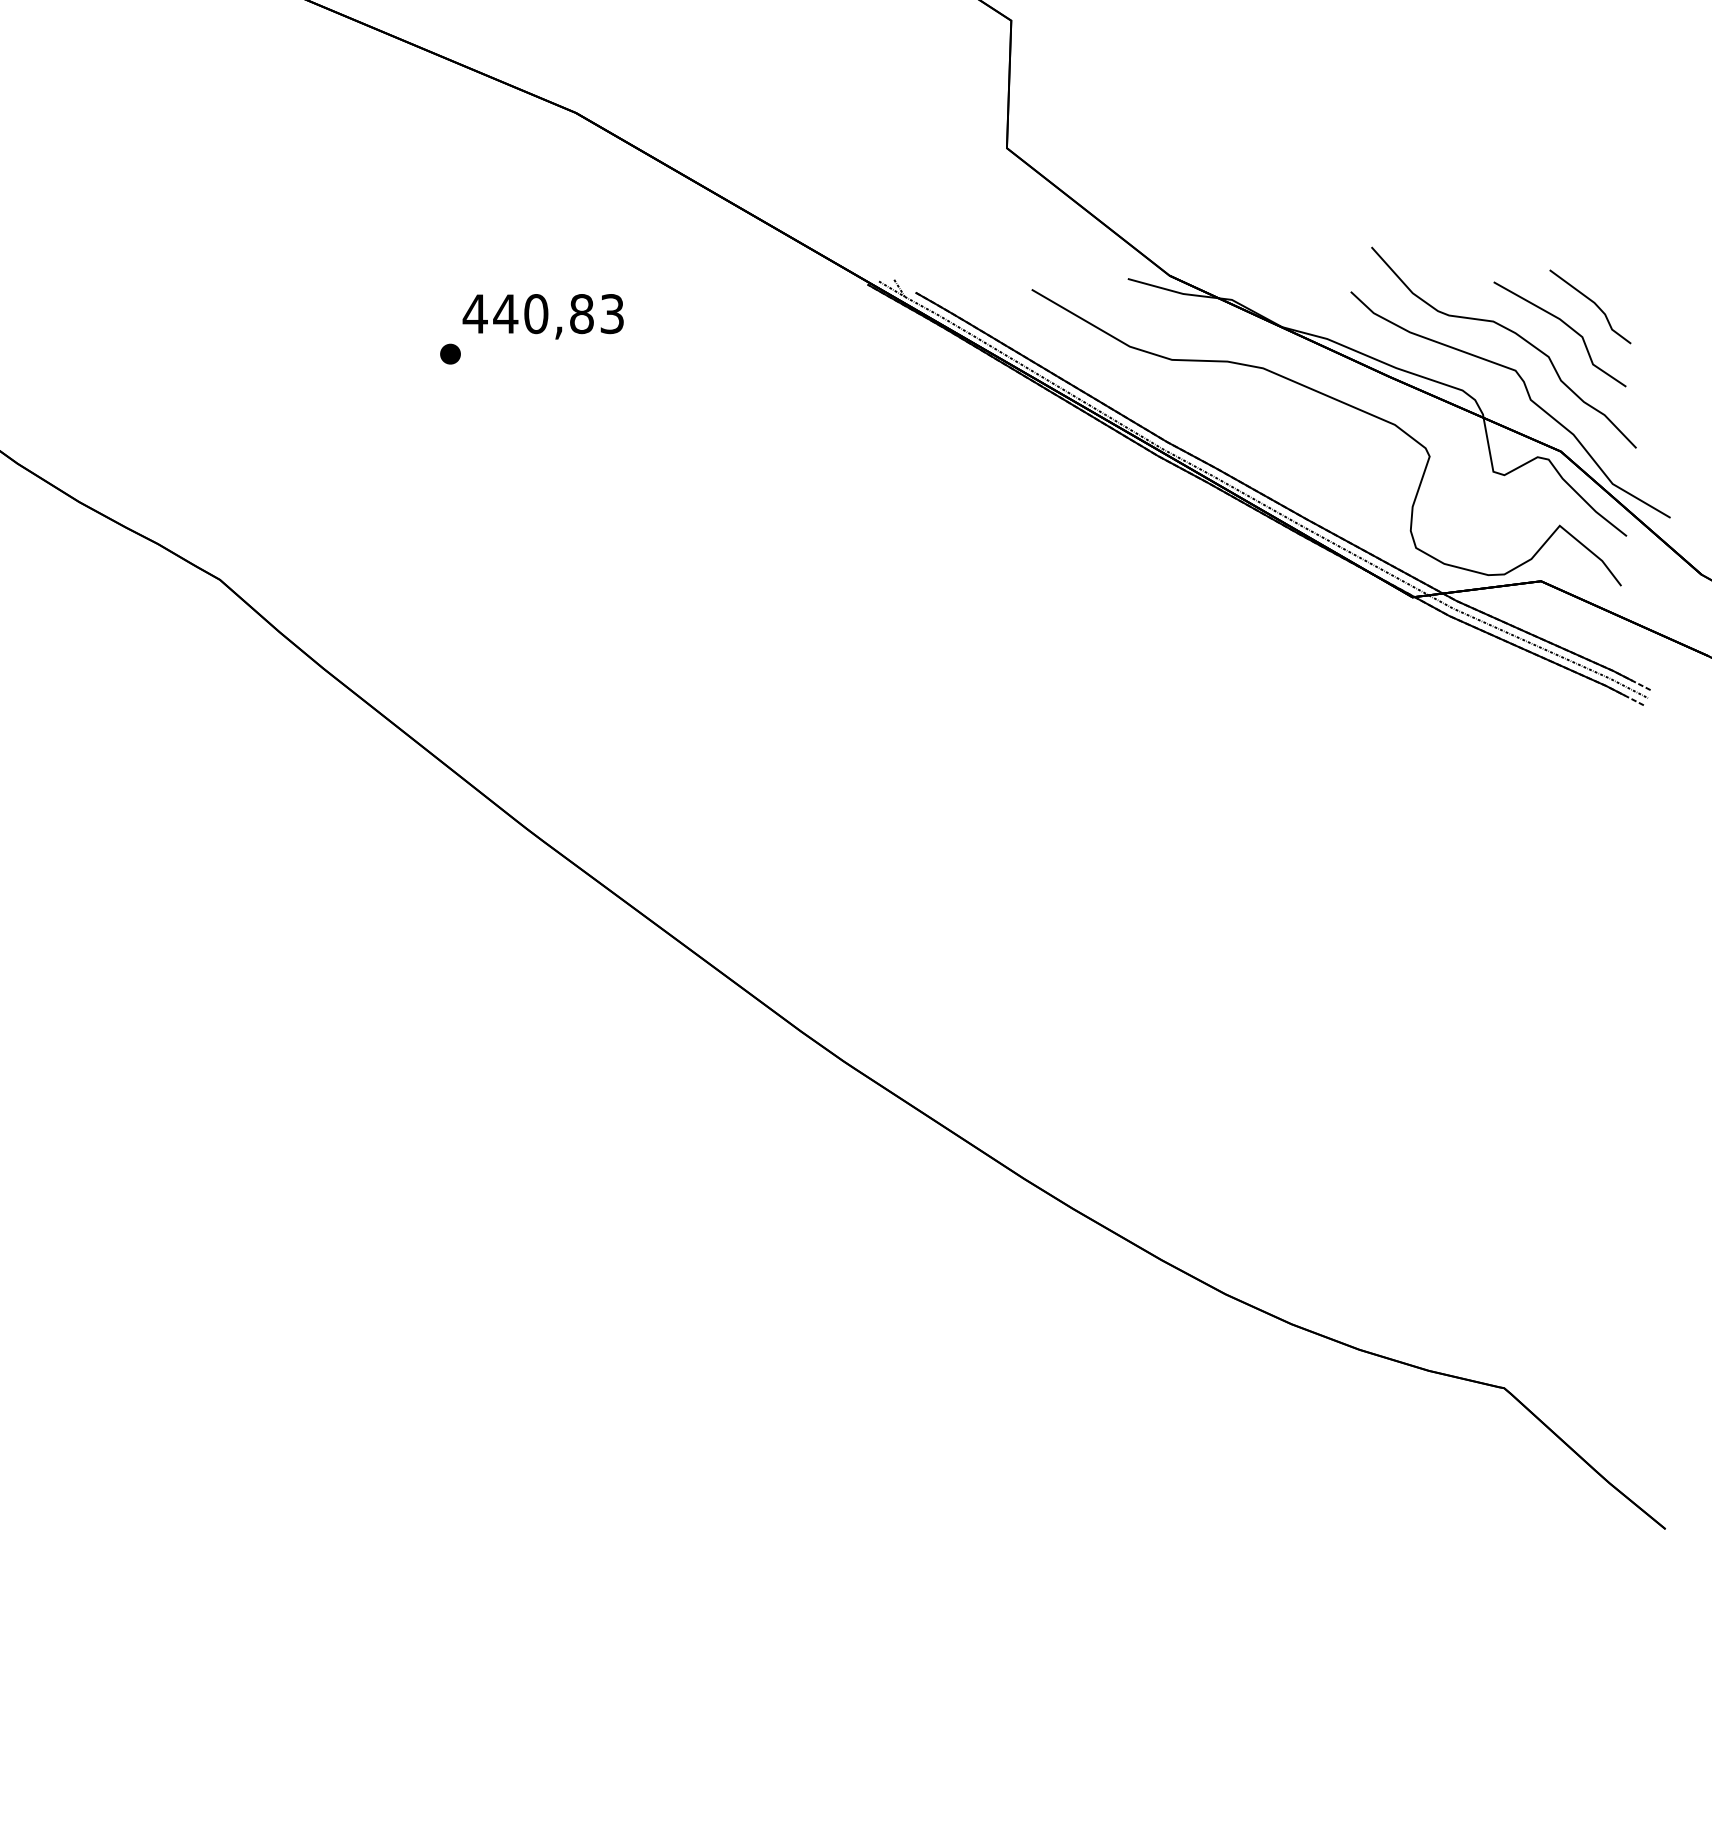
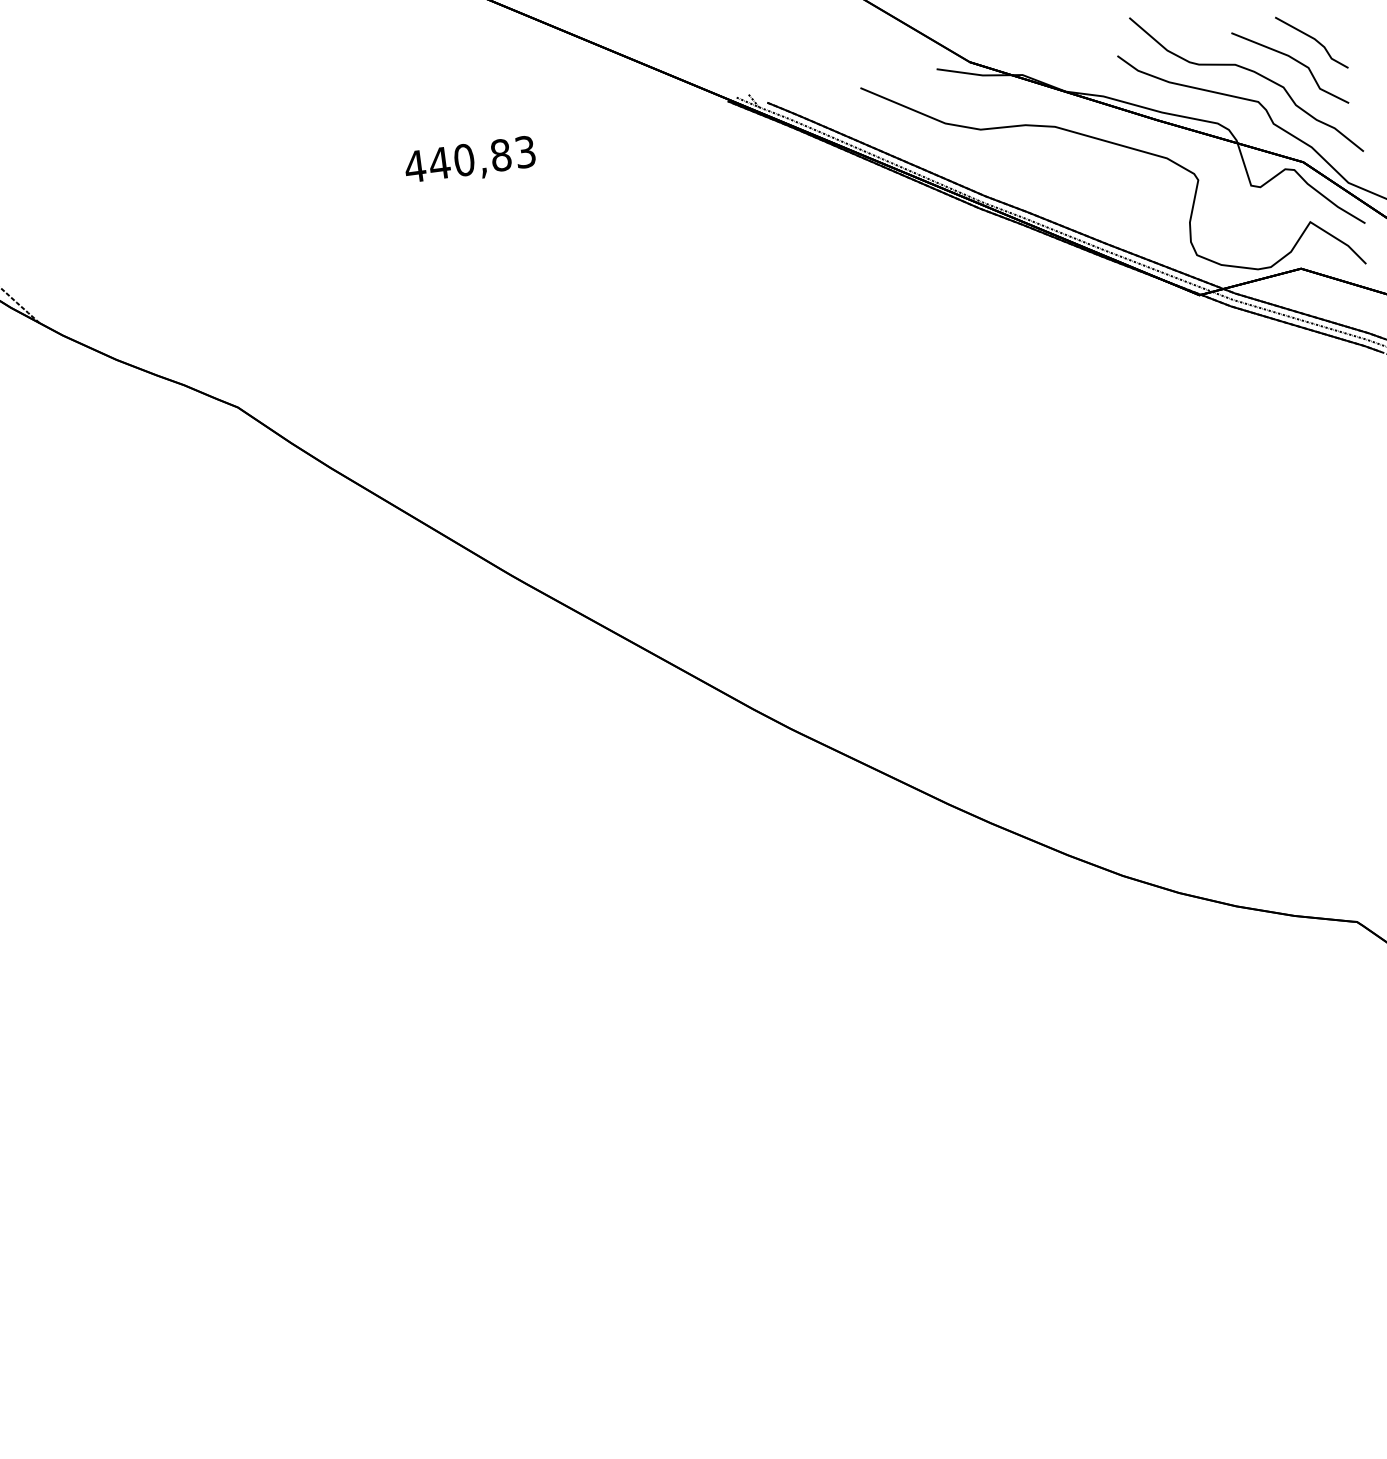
part: (450, 353) -> (399, 200), removed

